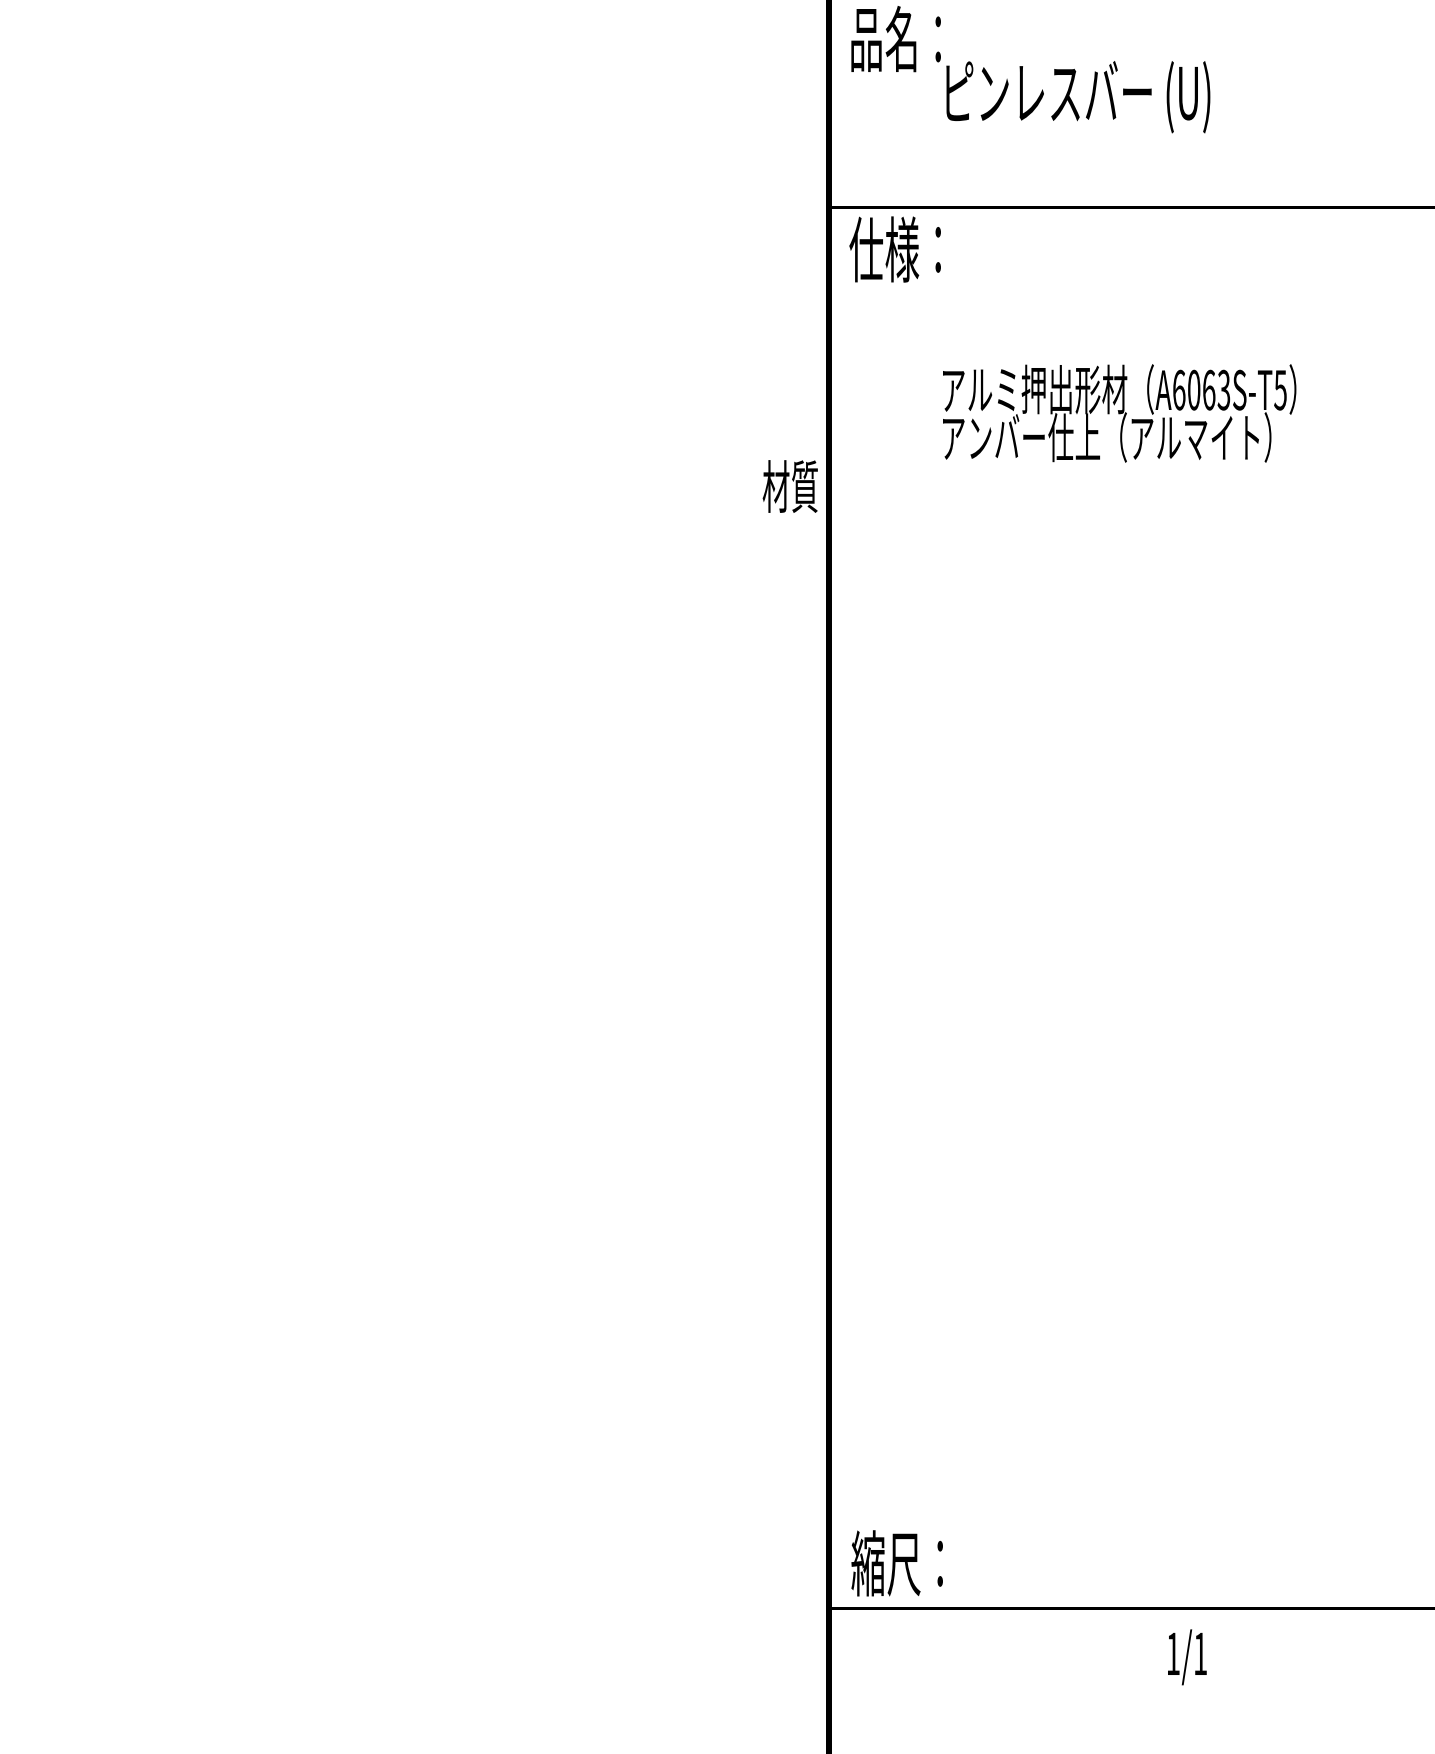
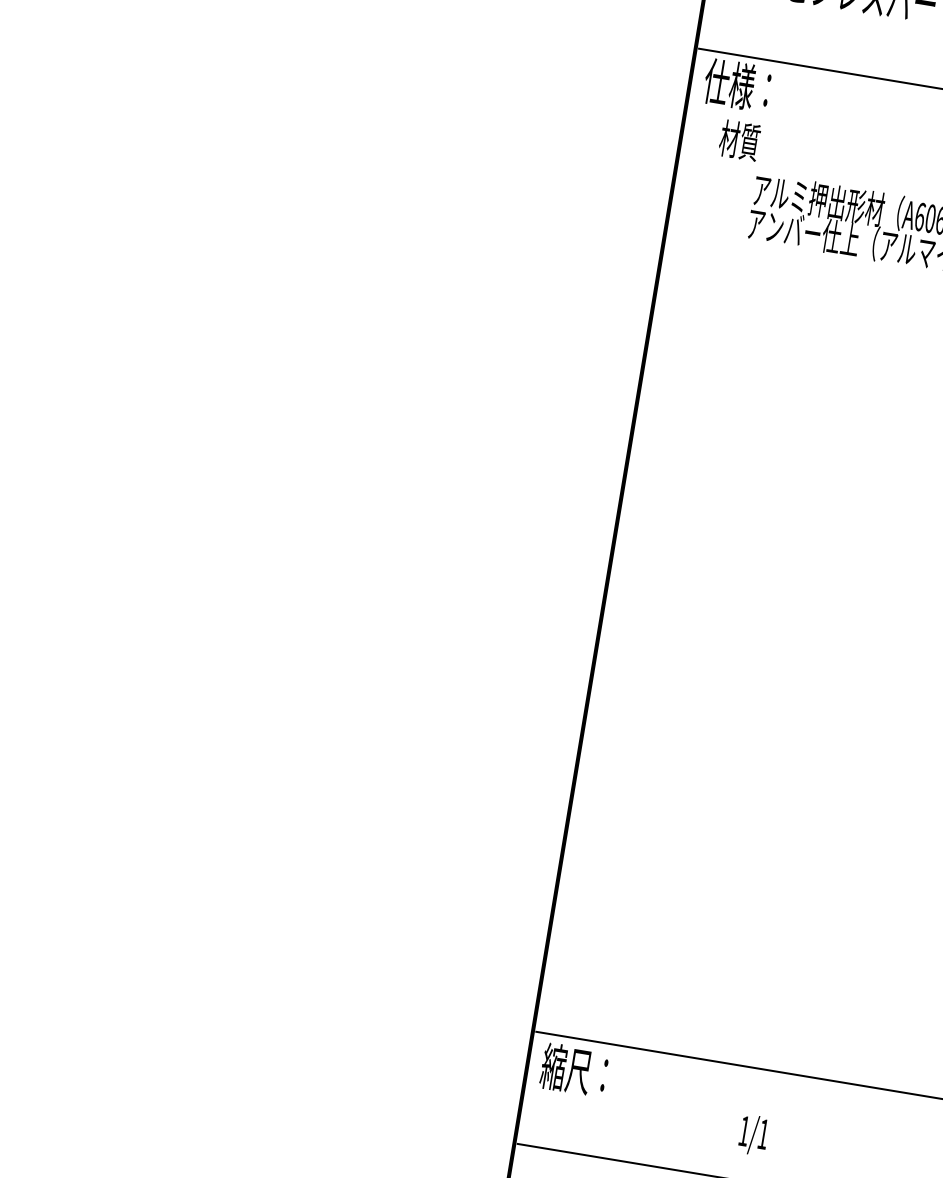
text: (789, 486) -> (739, 140), moved
text: (896, 1563) -> (573, 1070), moved
text: (1187, 1657) -> (753, 1135), moved

